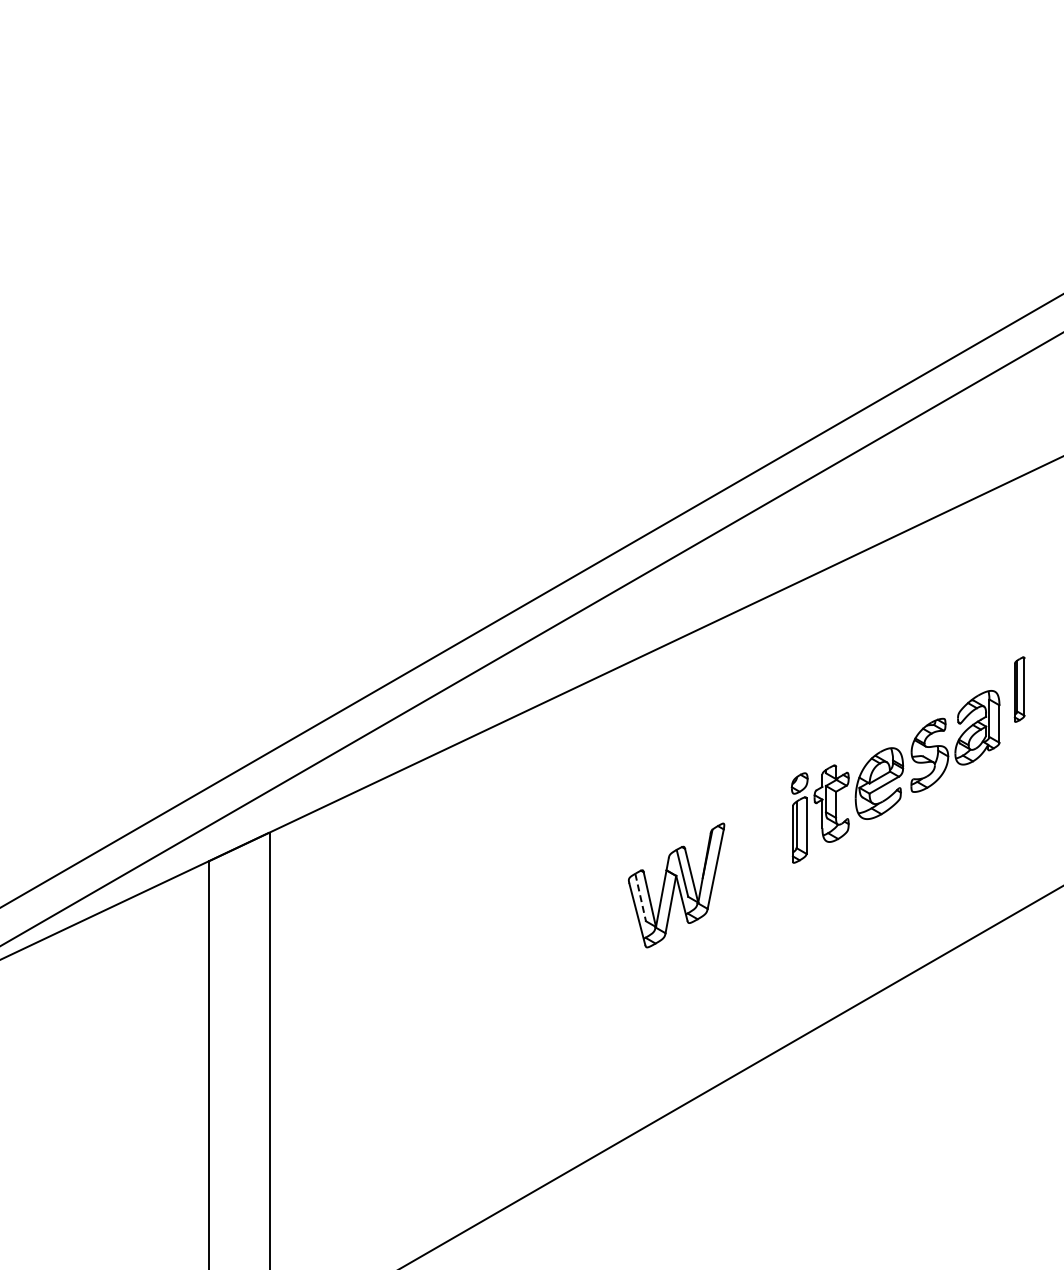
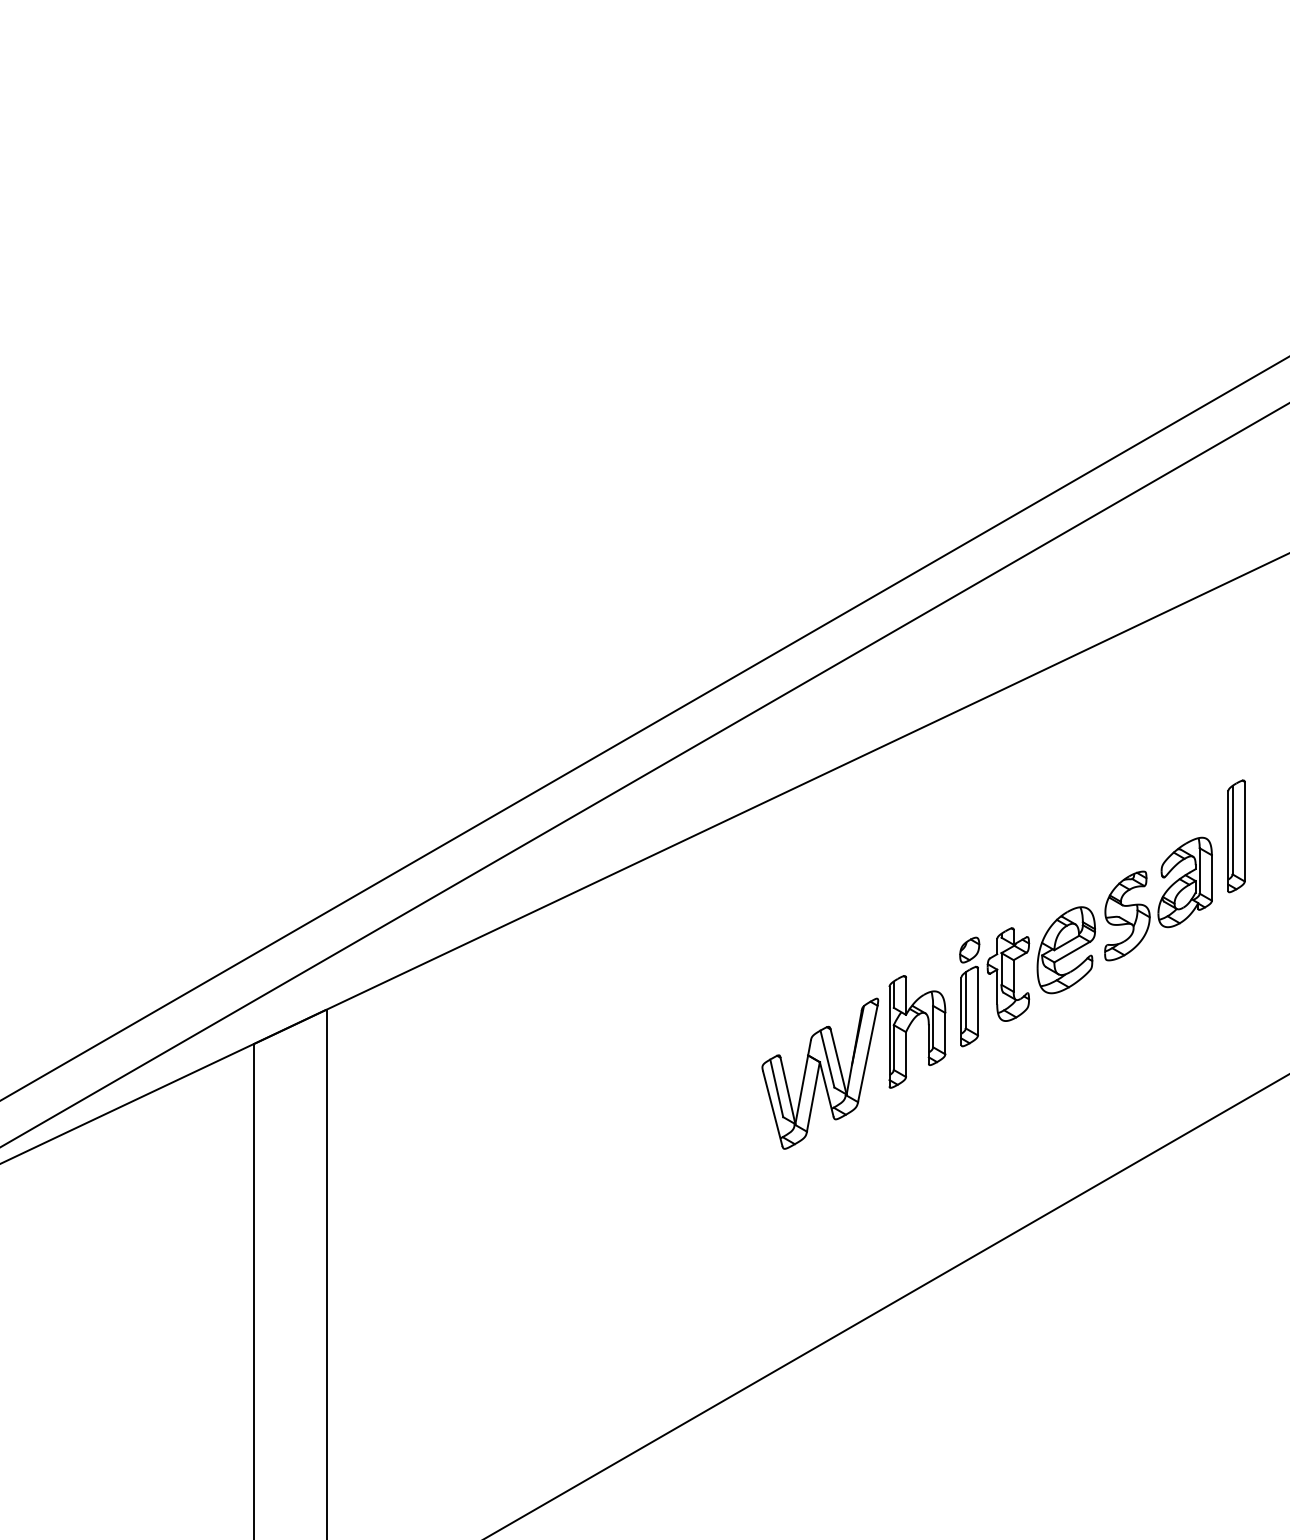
part: (1019, 689) -> (1236, 836), size x1.43
part: (750, 847) -> (909, 1027), added
line: (640, 898) -> (776, 1089), dashed -> solid

